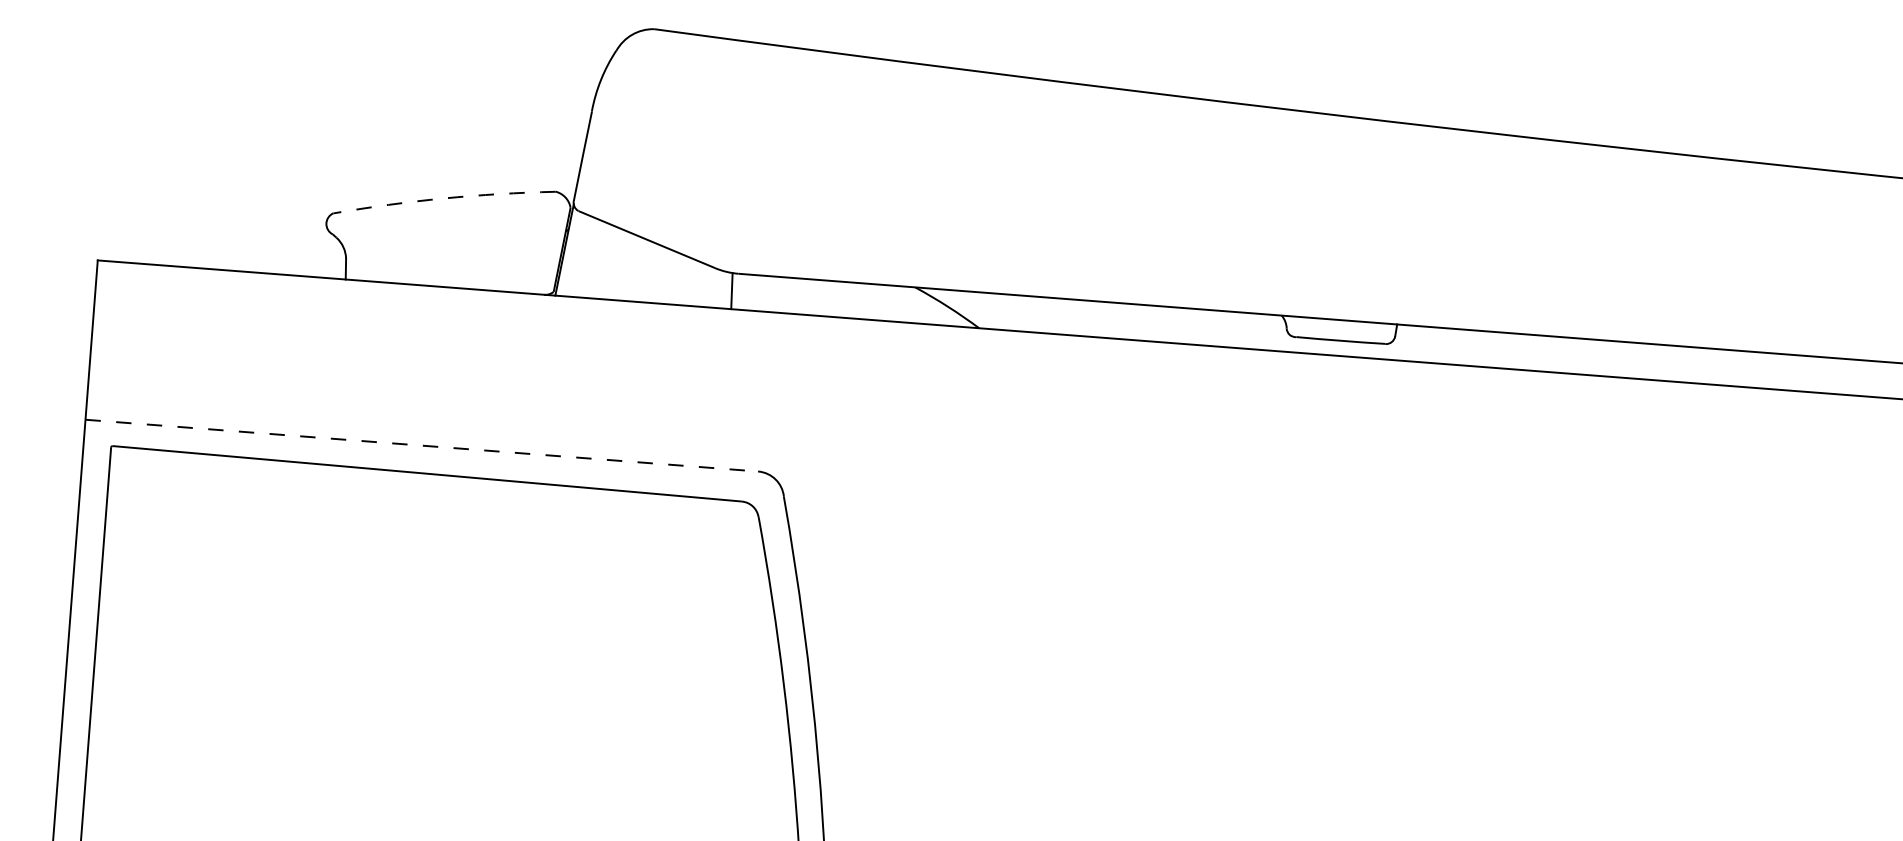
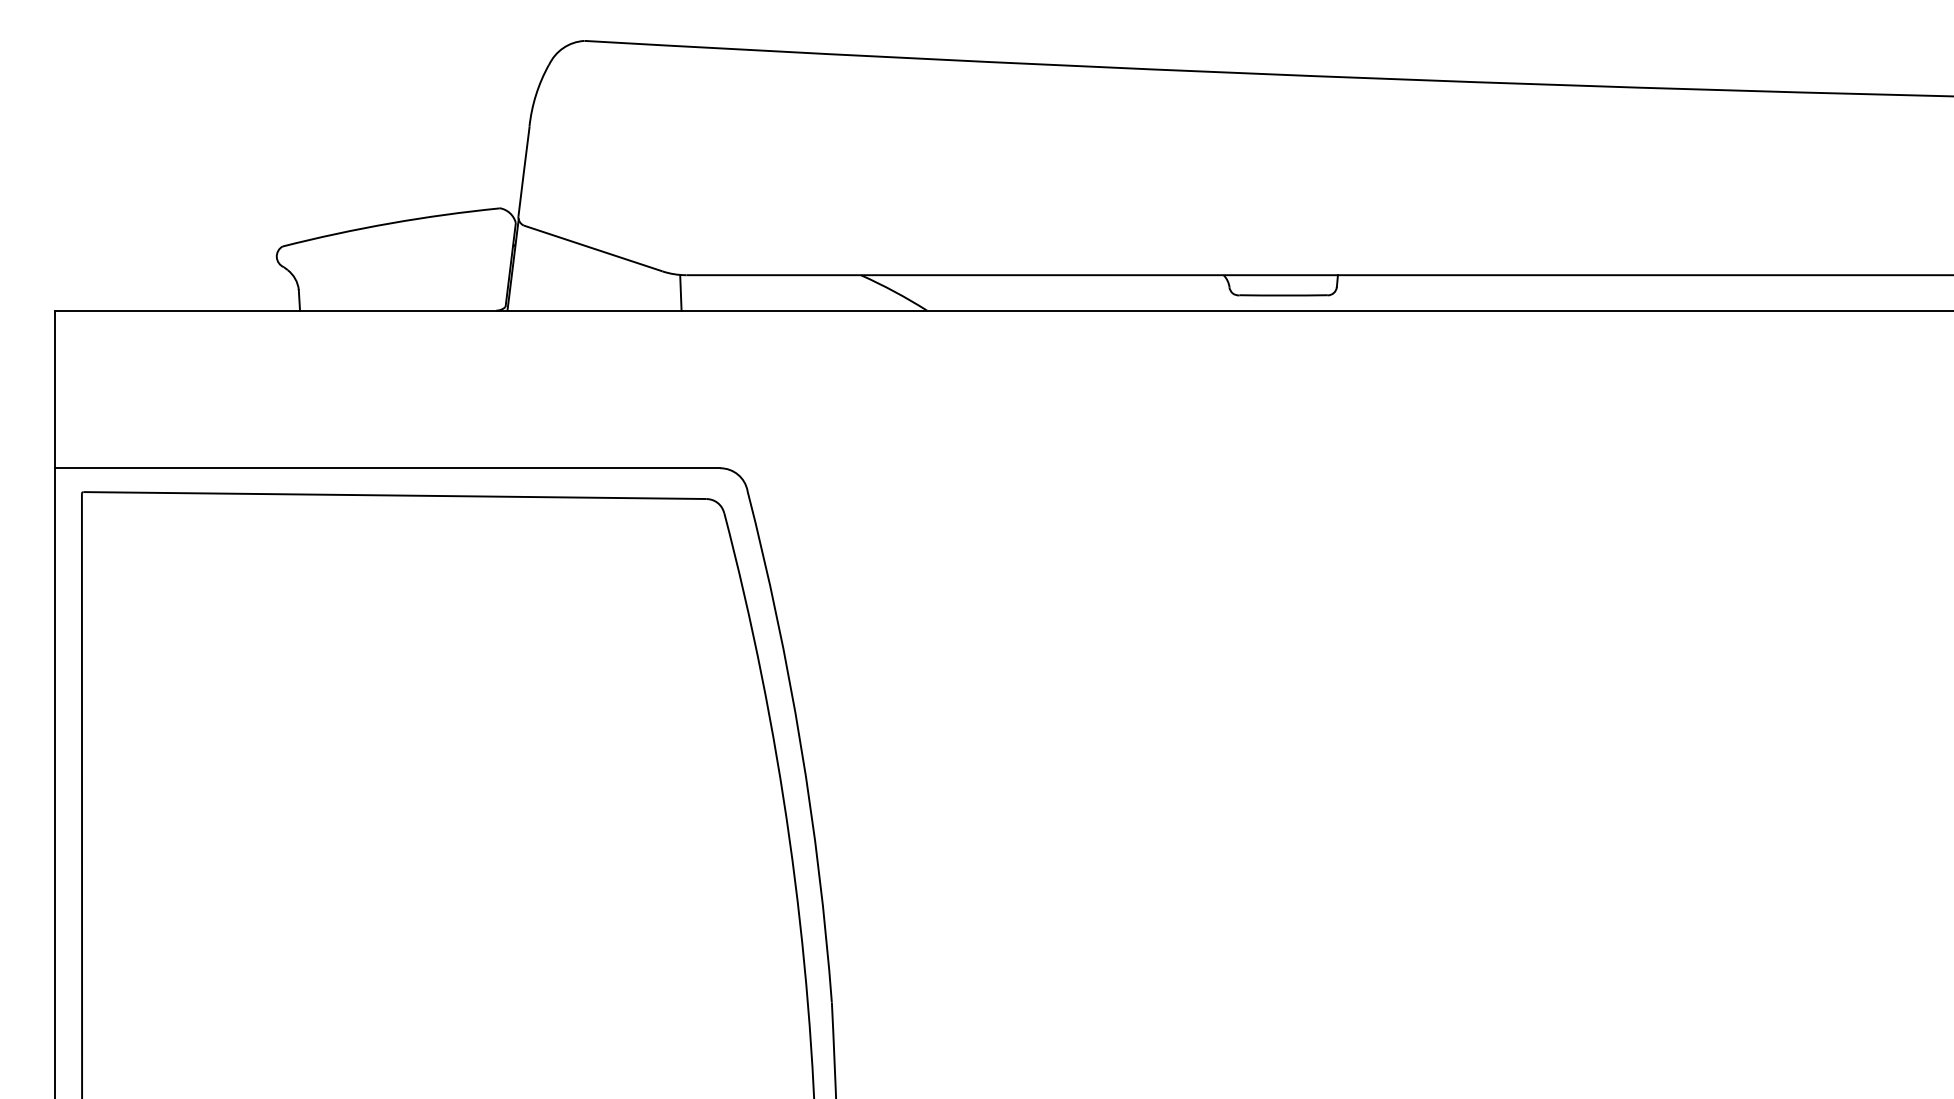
arc: (443, 198) -> (390, 223), dashed -> solid
line: (421, 445) -> (387, 468), dashed -> solid

